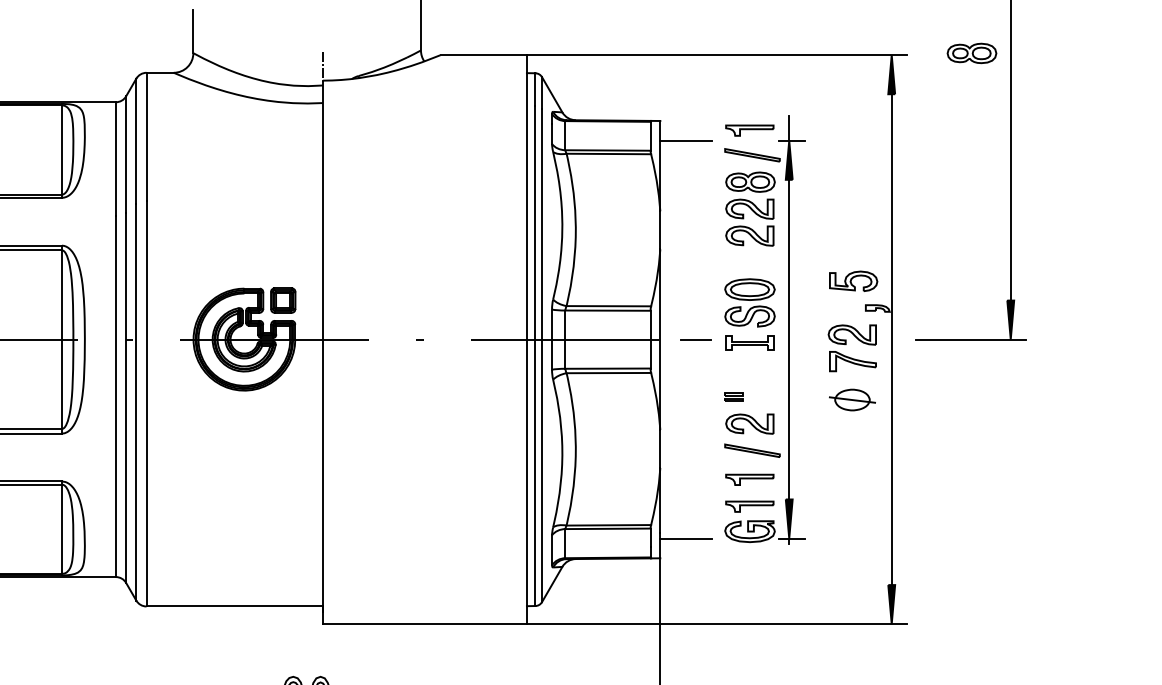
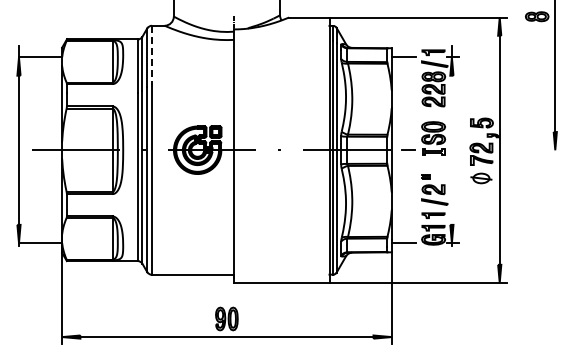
line: (145, 136) -> (151, 55), solid -> dashed
line: (788, 337) -> (451, 149), removed
line: (970, 340) -> (536, 150), removed

